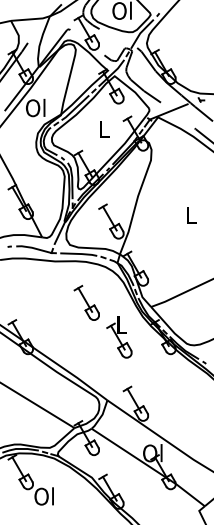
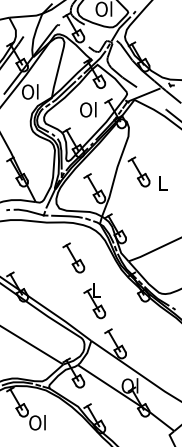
text: (103, 128) -> (88, 109), L -> Ol
part: (163, 201) -> (139, 171), added
part: (119, 337) -> (94, 301), moved

